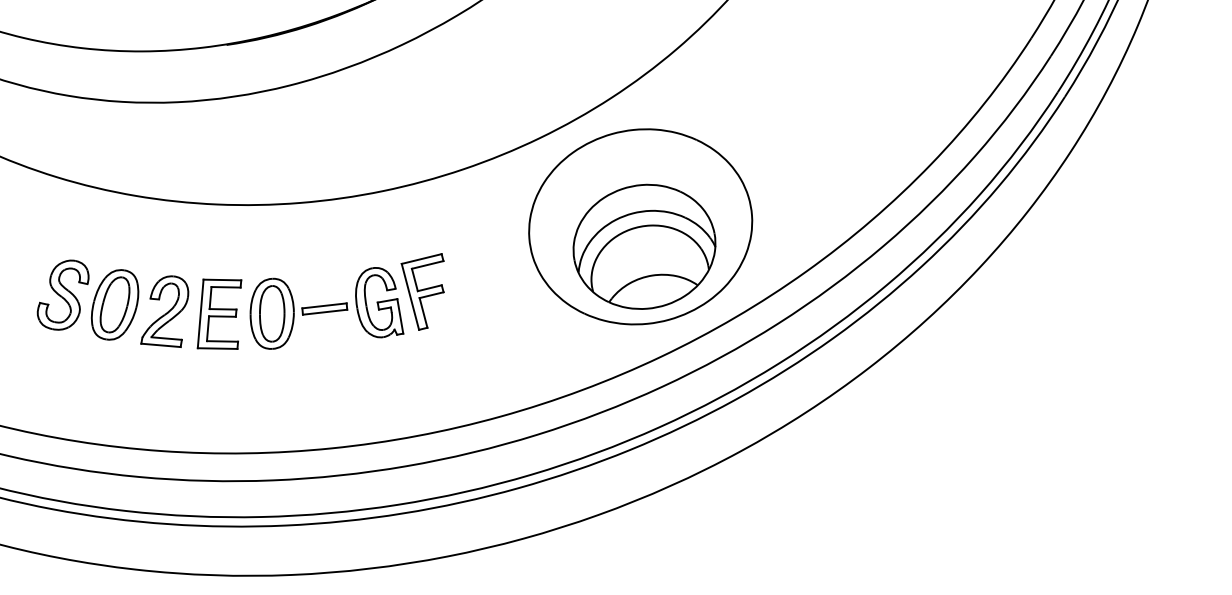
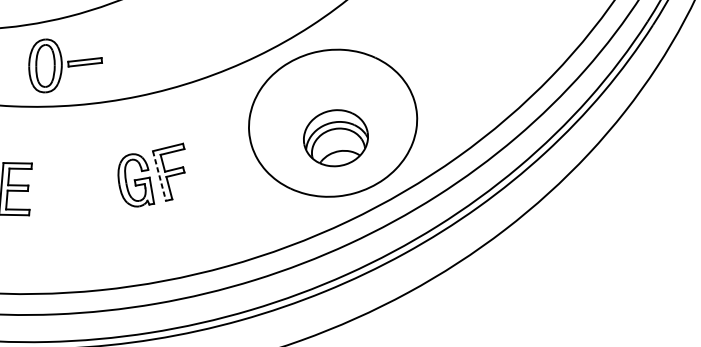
part: (644, 246) -> (335, 138), size x0.6
line: (410, 297) -> (159, 176), solid -> dashed
part: (298, 313) -> (65, 65), moved

